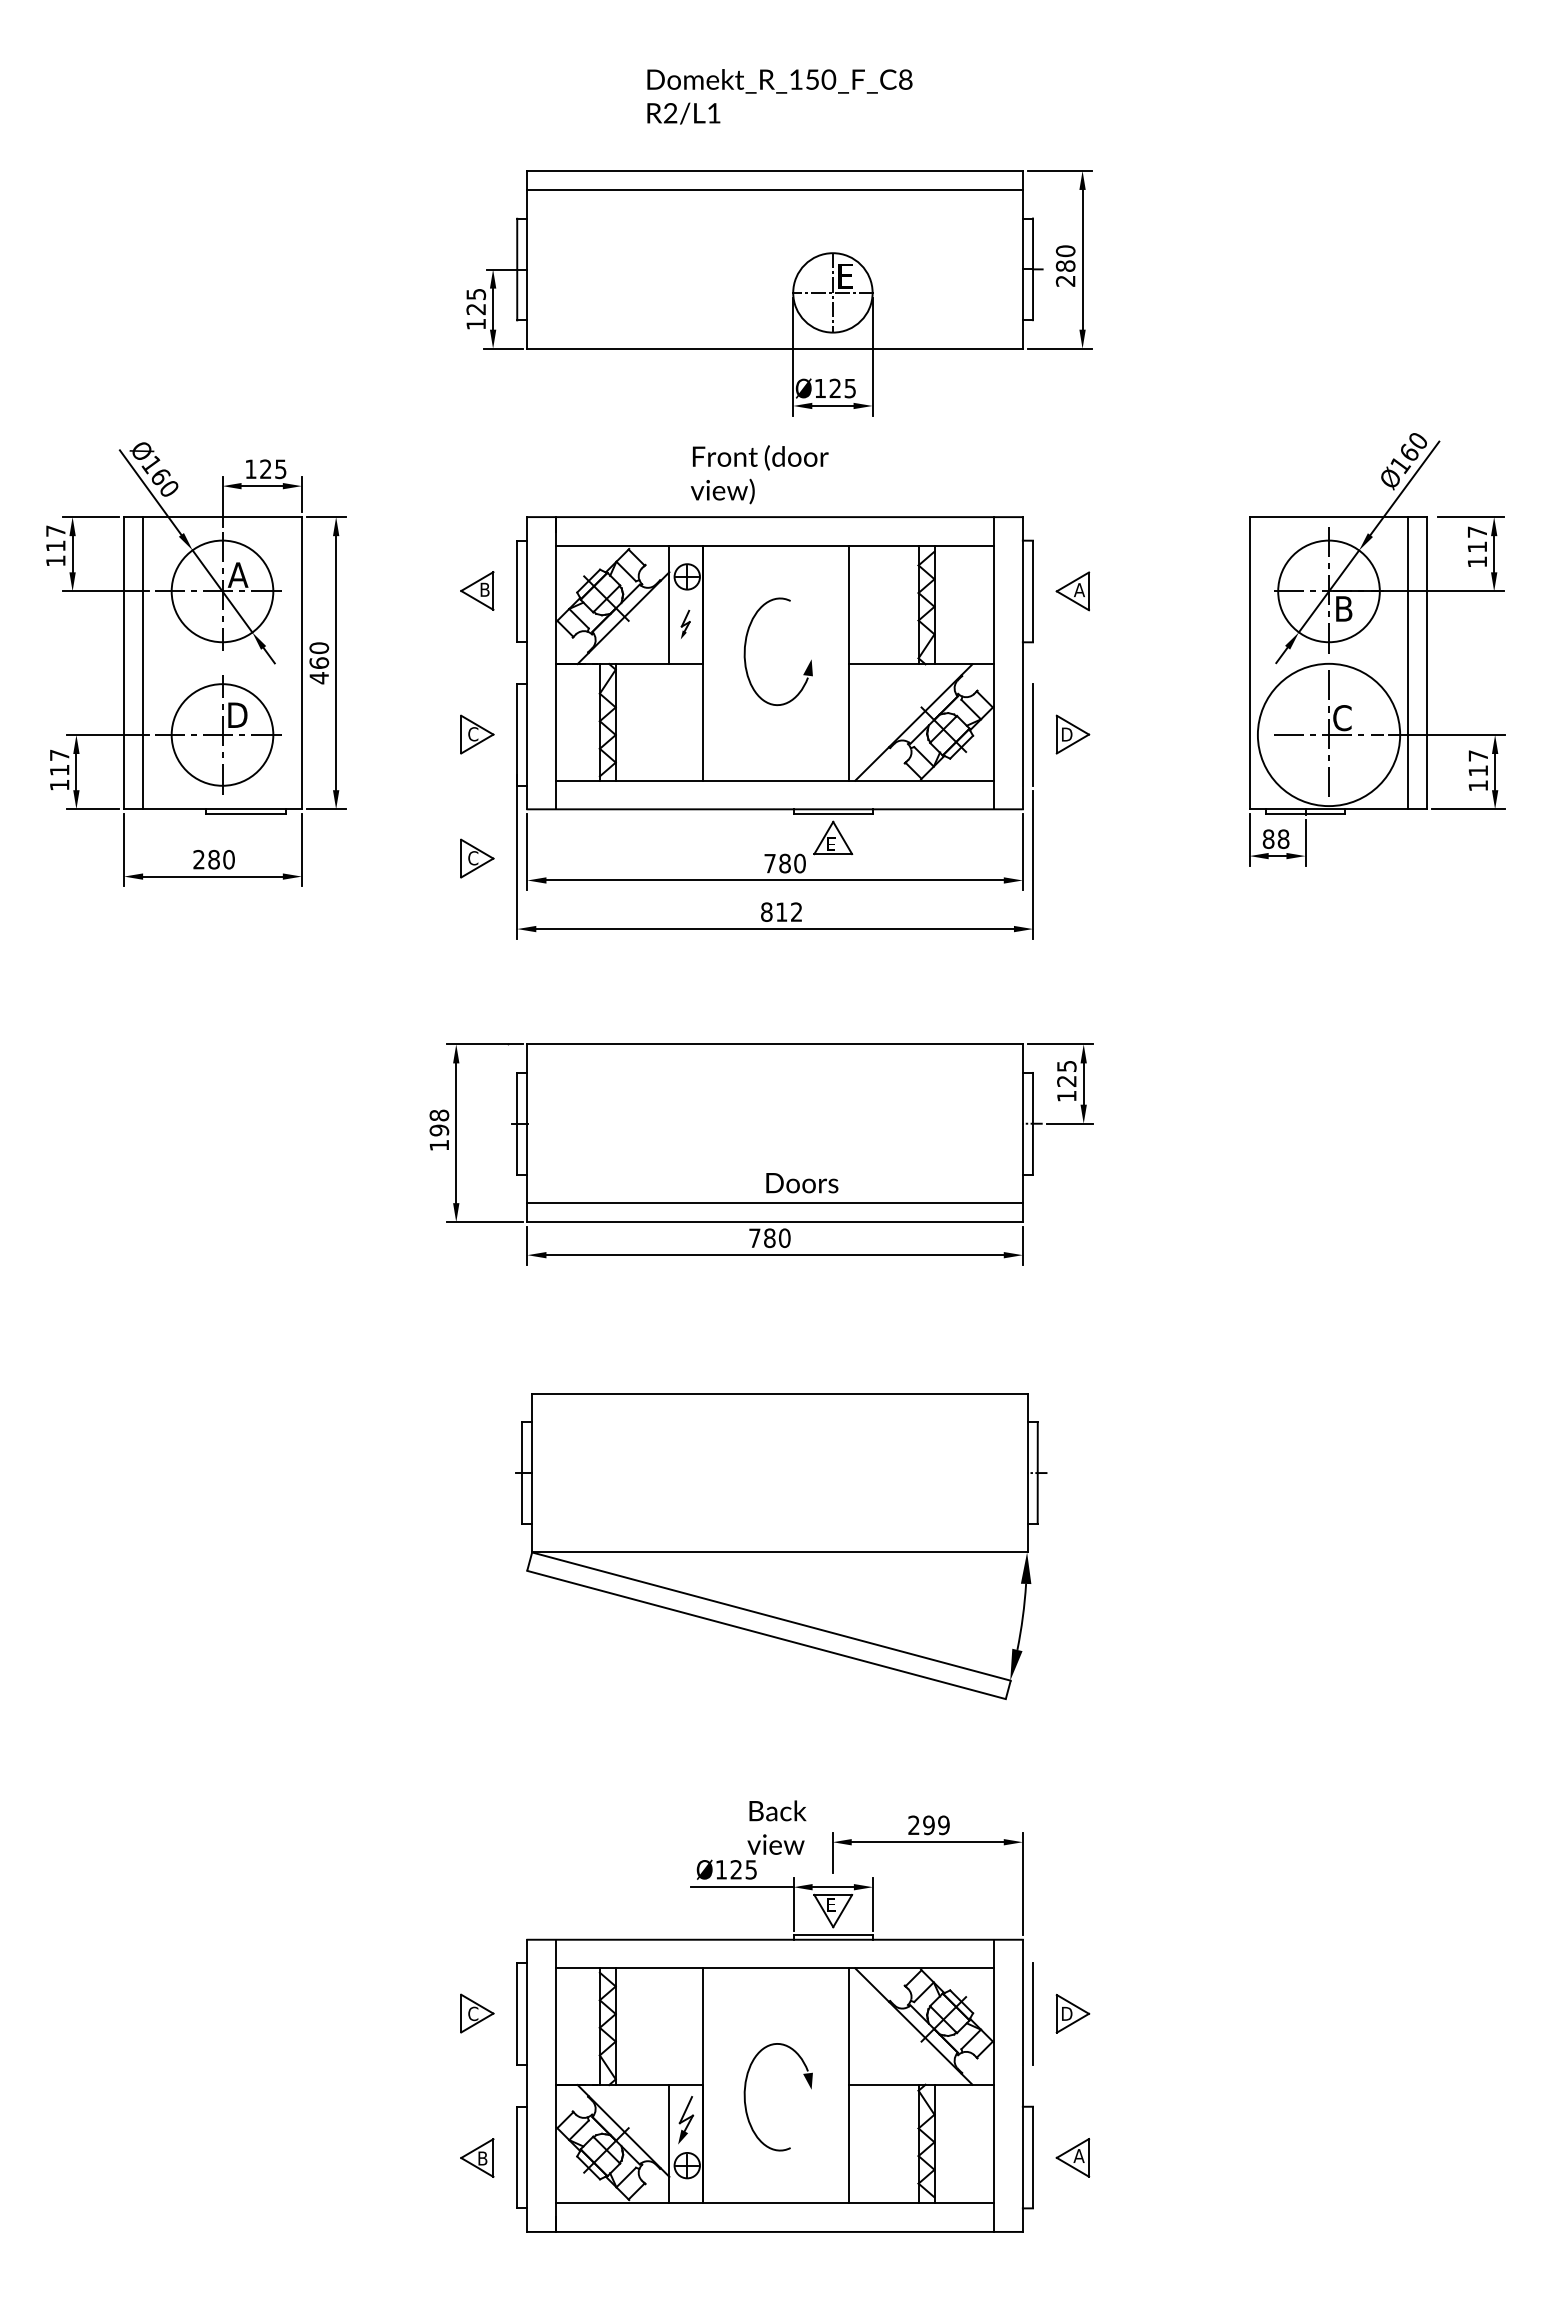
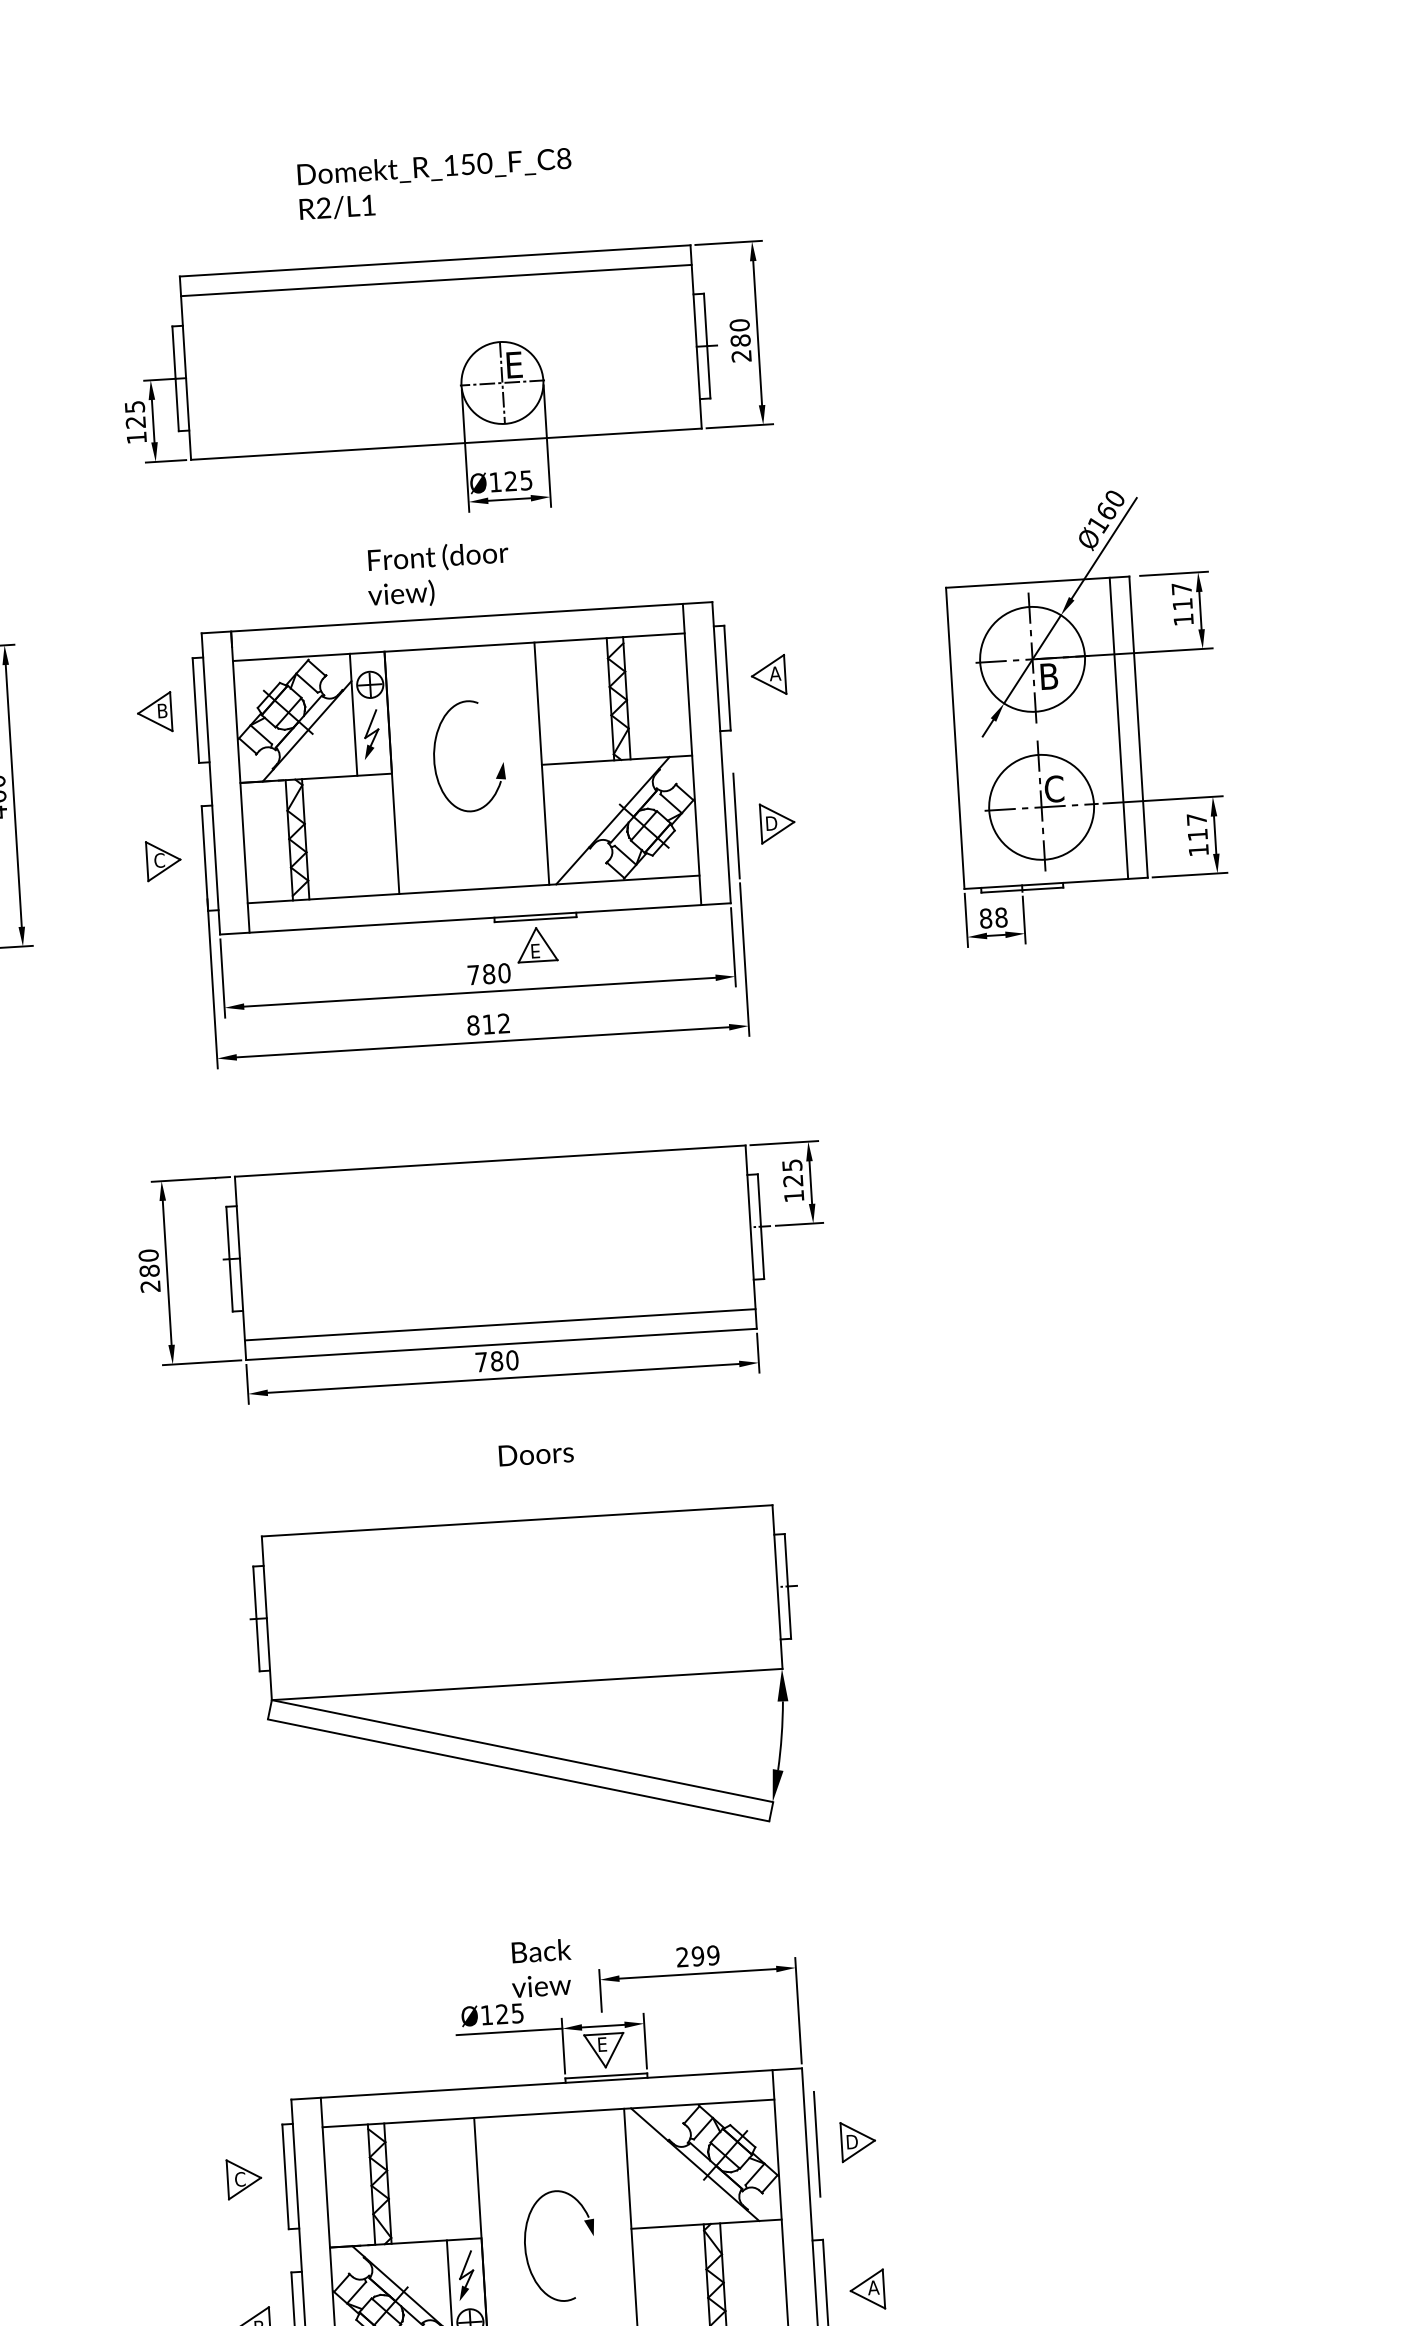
part: (685, 624) -> (371, 734), size x1.67
circle: (1328, 734) -> (1041, 806), size x0.71
part: (477, 858) -> (171, 988), removed
text: (439, 1130) -> (149, 1271), 198 -> 280
text: (802, 1183) -> (536, 1454), moved

